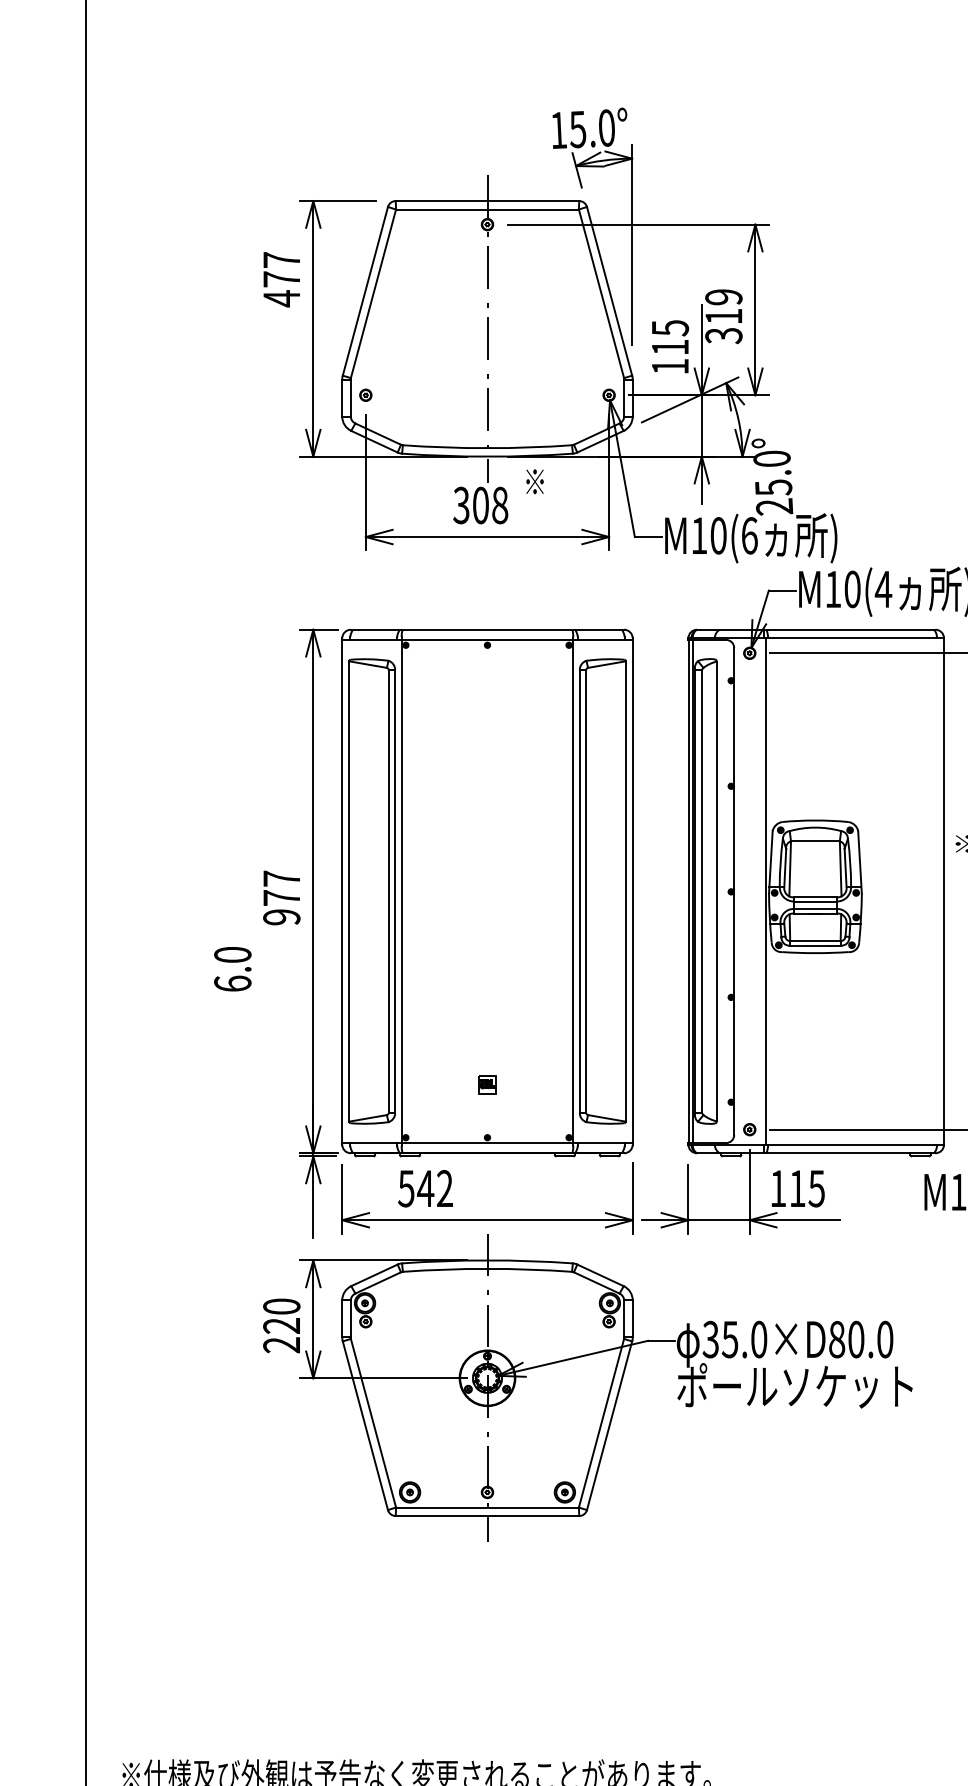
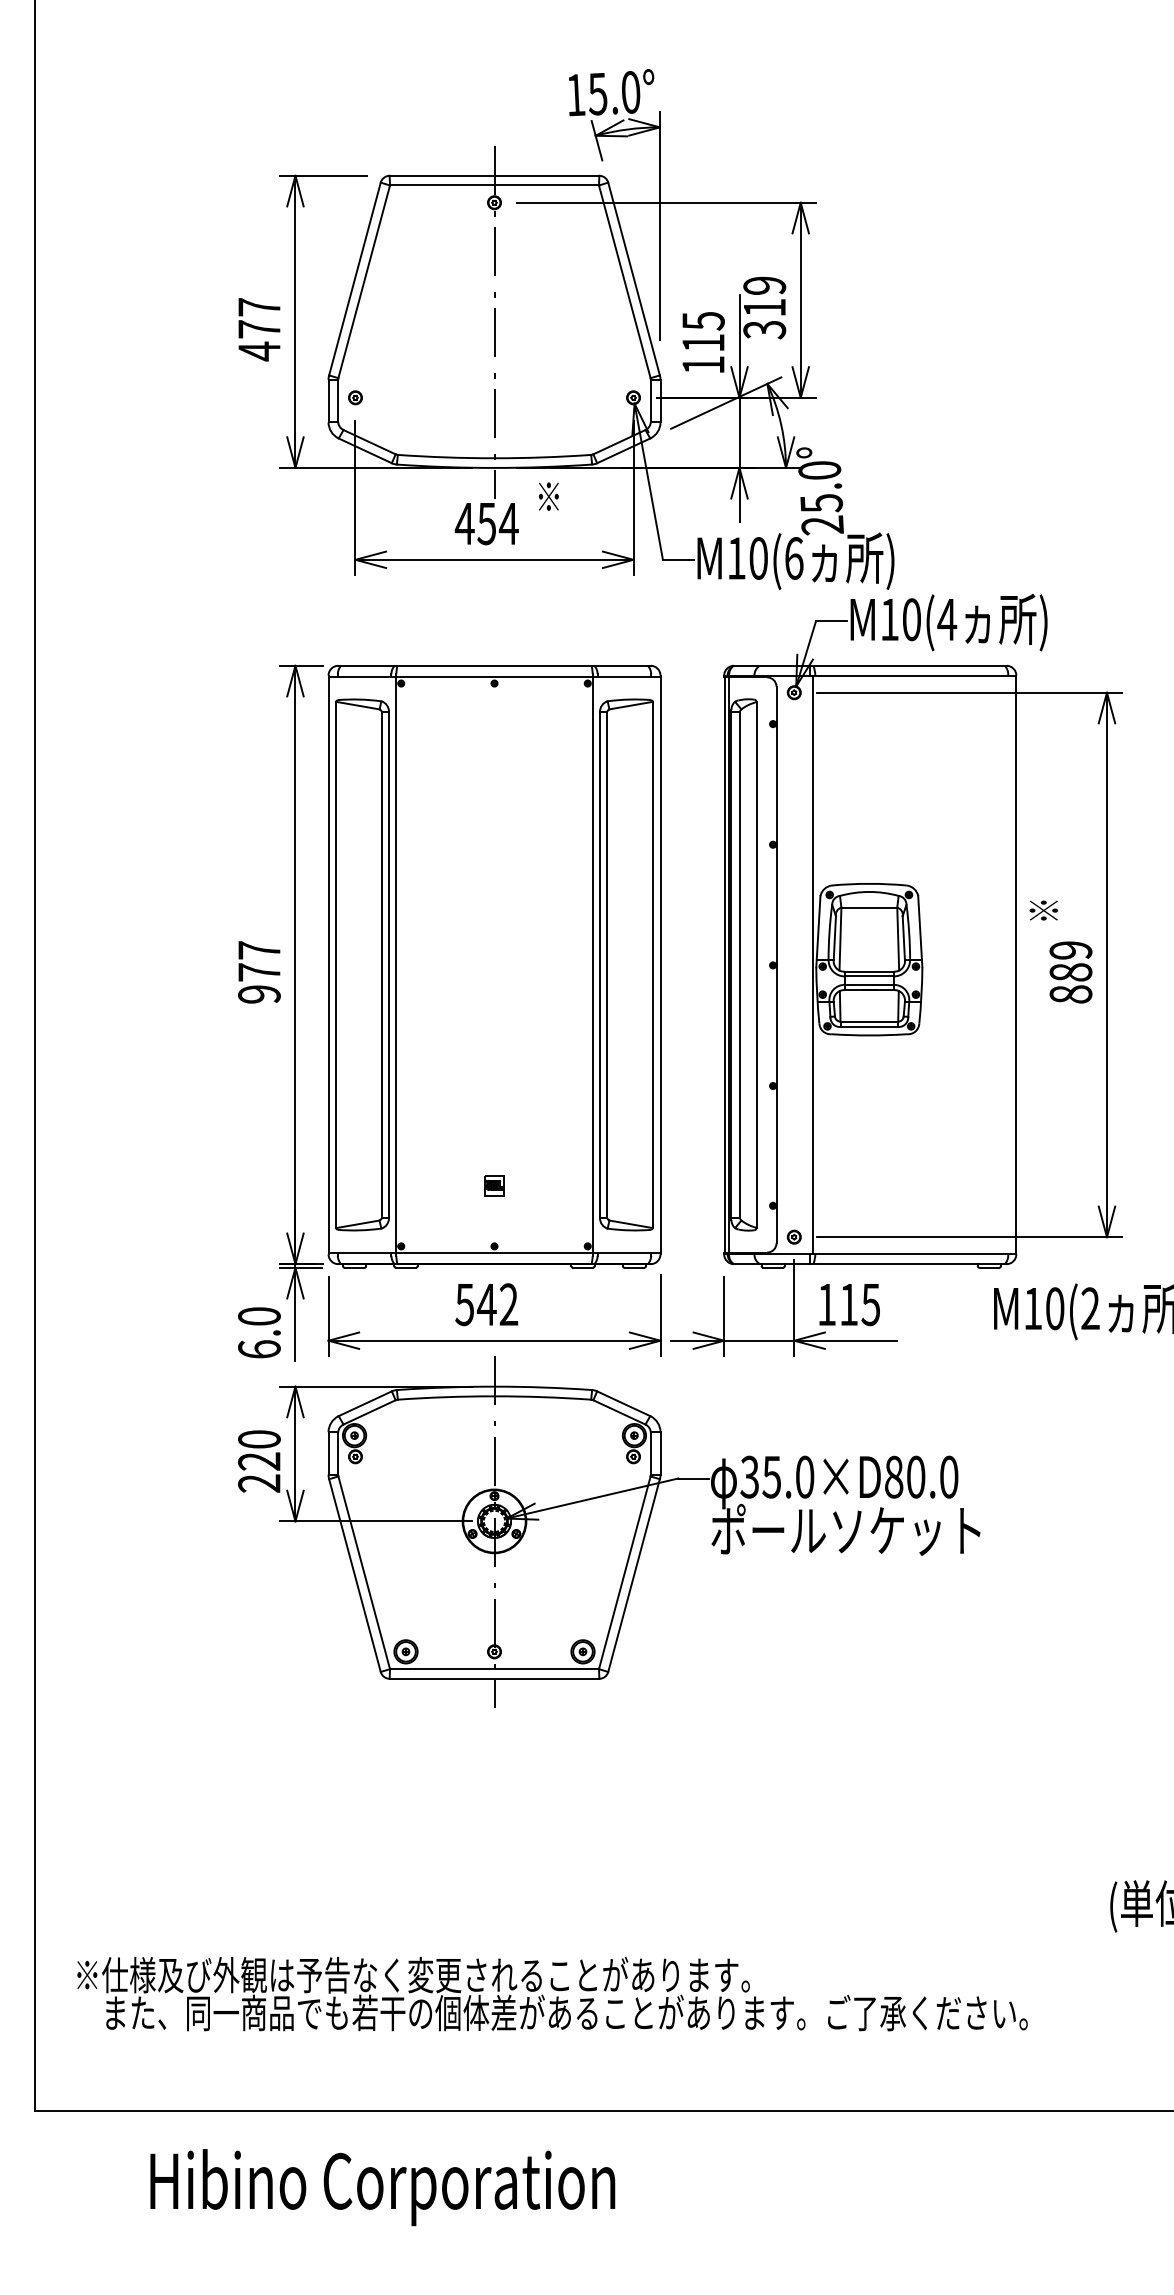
text: (281, 279) -> (259, 329), moved
text: (480, 505) -> (486, 523), 308 -> 454
text: (232, 968) -> (259, 1332), moved
text: (425, 1188) -> (486, 1304), moved

